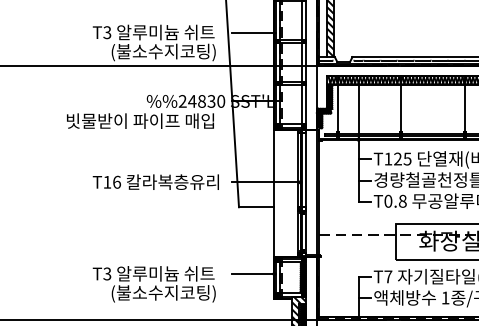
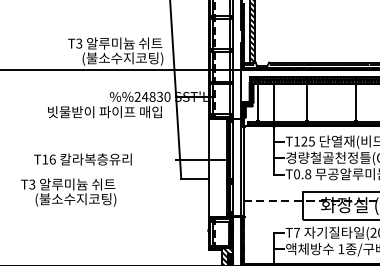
line: (253, 32) -> (192, 43), removed
text: (155, 182) -> (82, 159), moved
line: (253, 273) -> (192, 230), removed
text: (154, 284) -> (68, 192), moved

